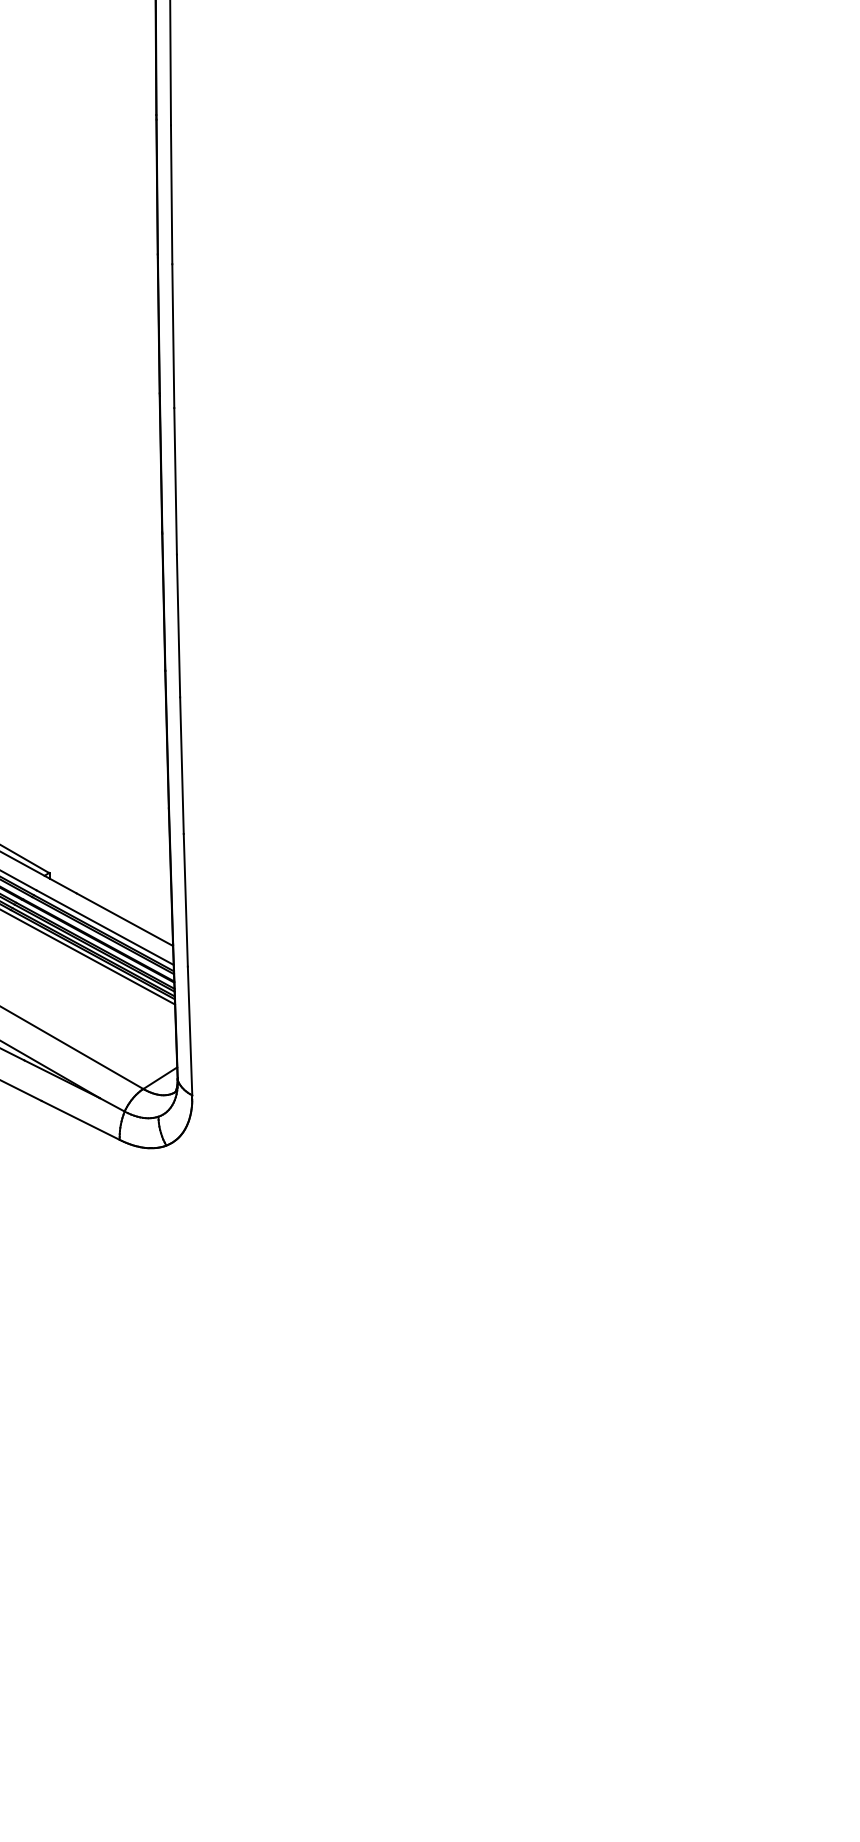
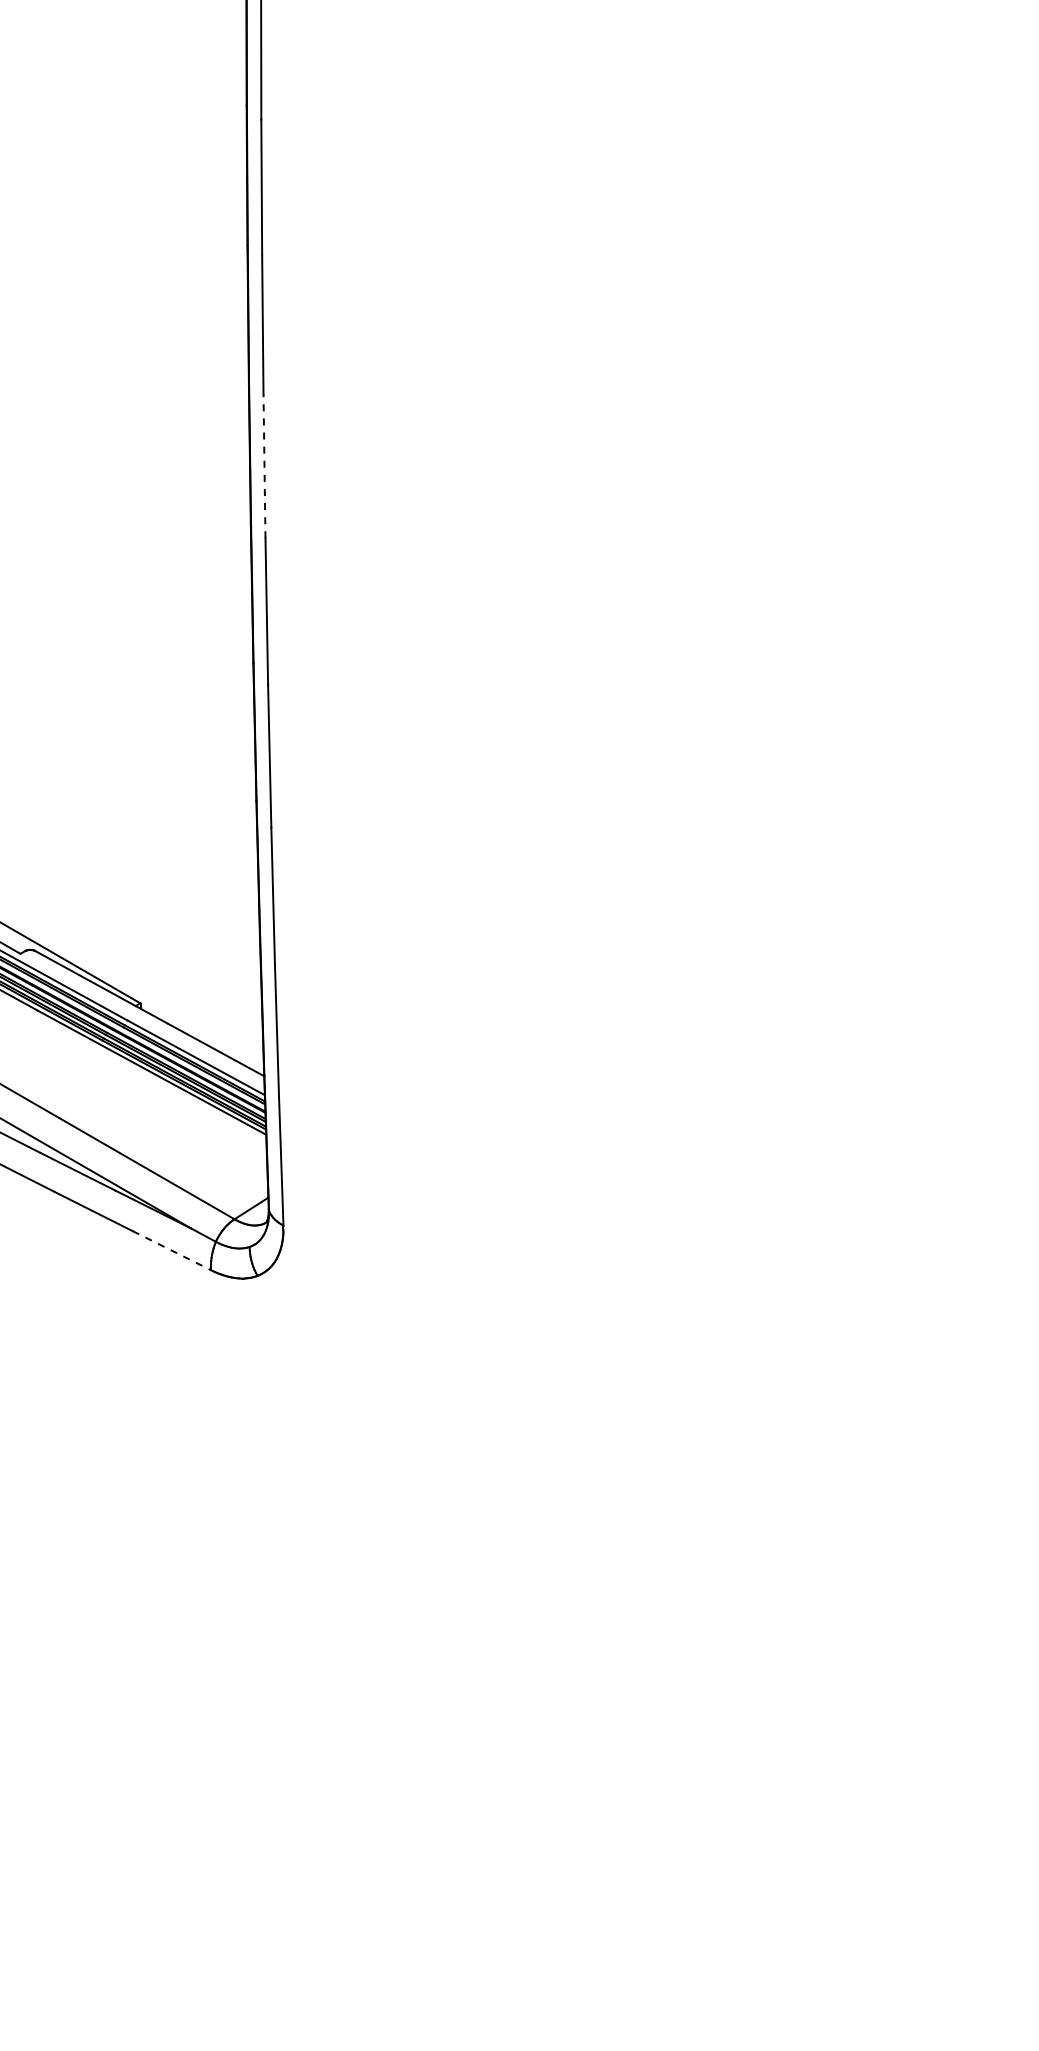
line: (173, 336) -> (264, 466), solid -> dashed
line: (80, 1120) -> (171, 1250), solid -> dashed

